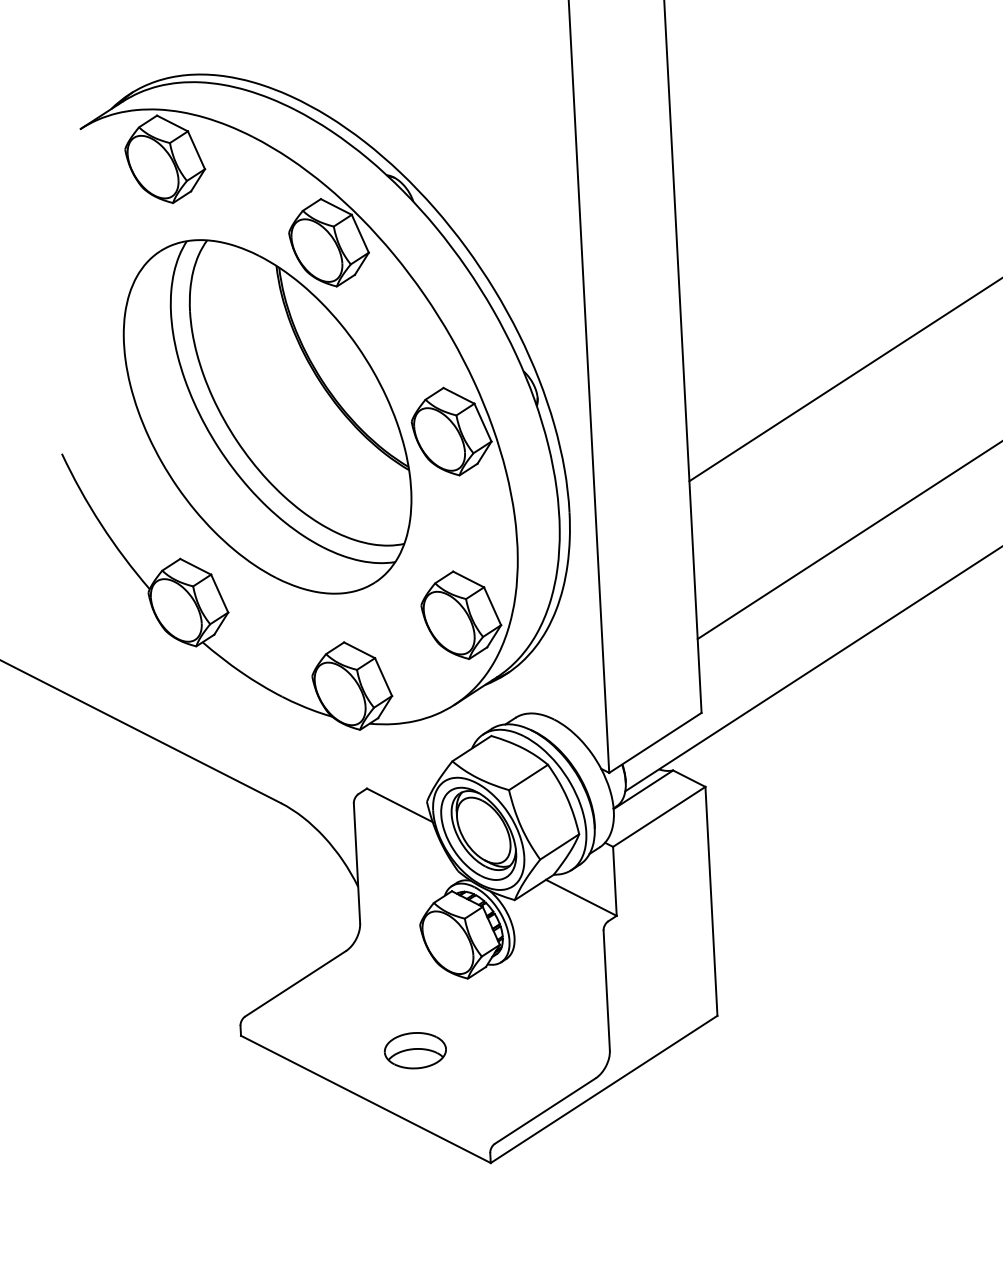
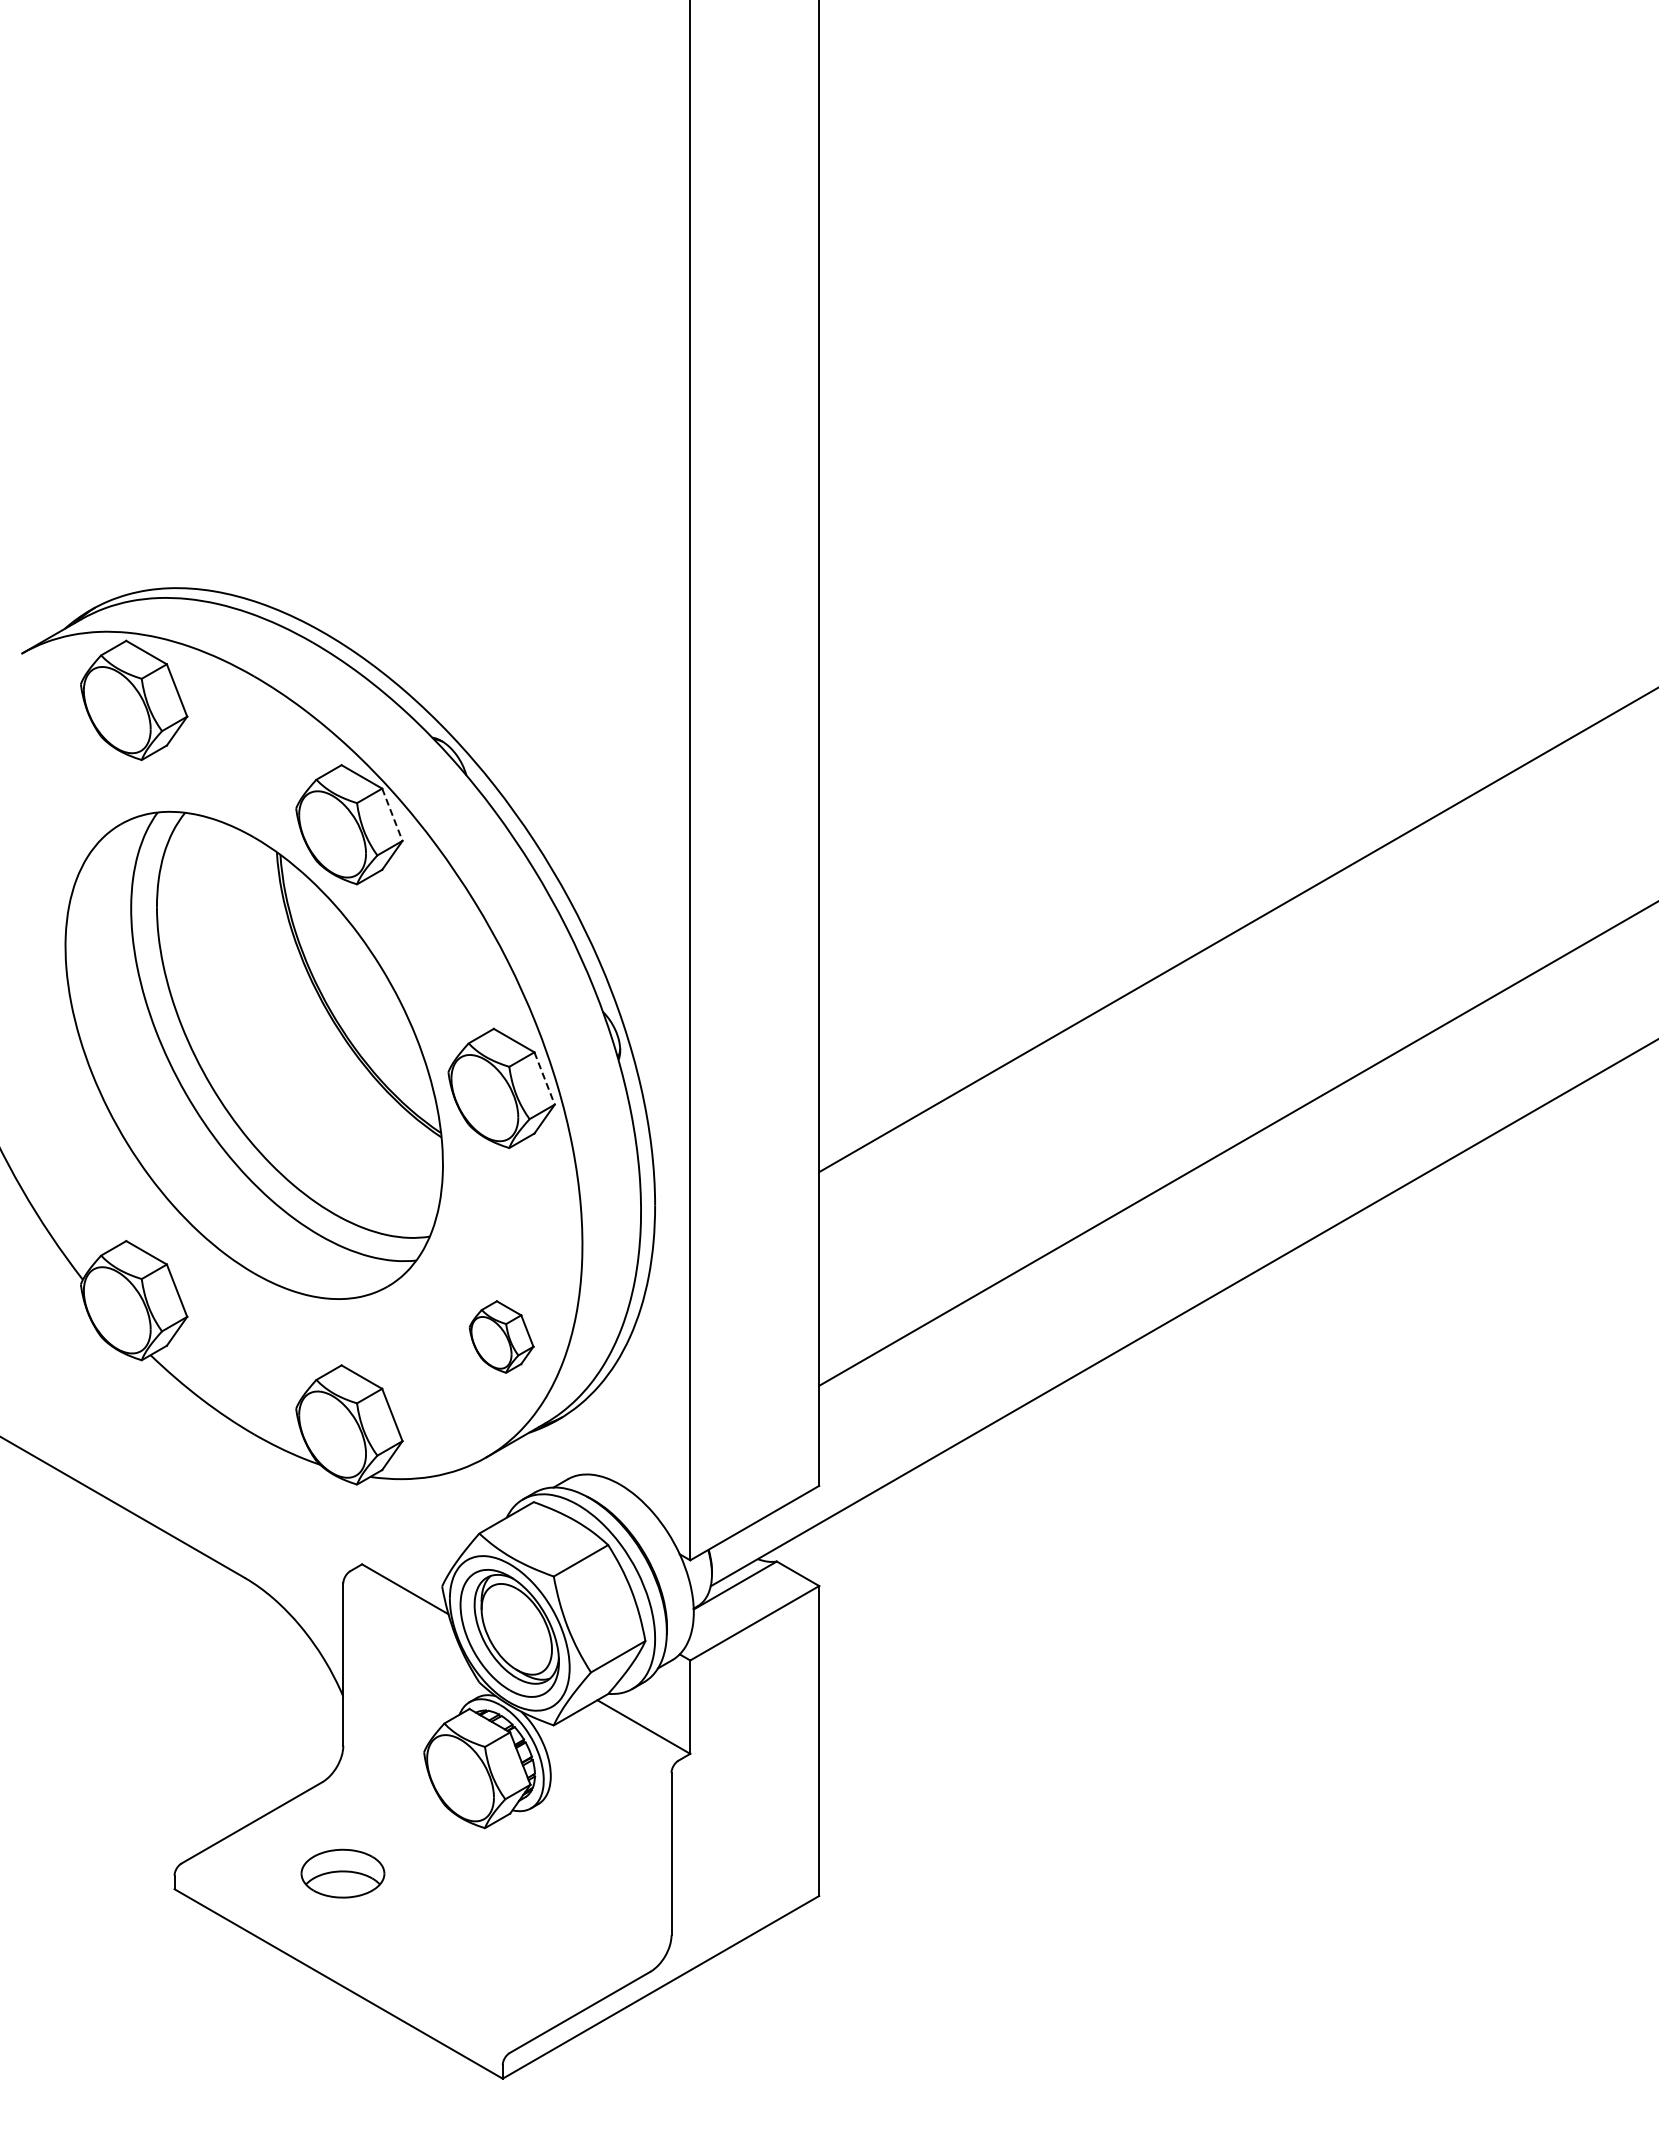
line: (360, 234) -> (392, 815), solid -> dashed
line: (482, 422) -> (544, 1078), solid -> dashed
part: (461, 614) -> (501, 1336), size x0.6
part: (415, 1050) -> (342, 1873), moved

